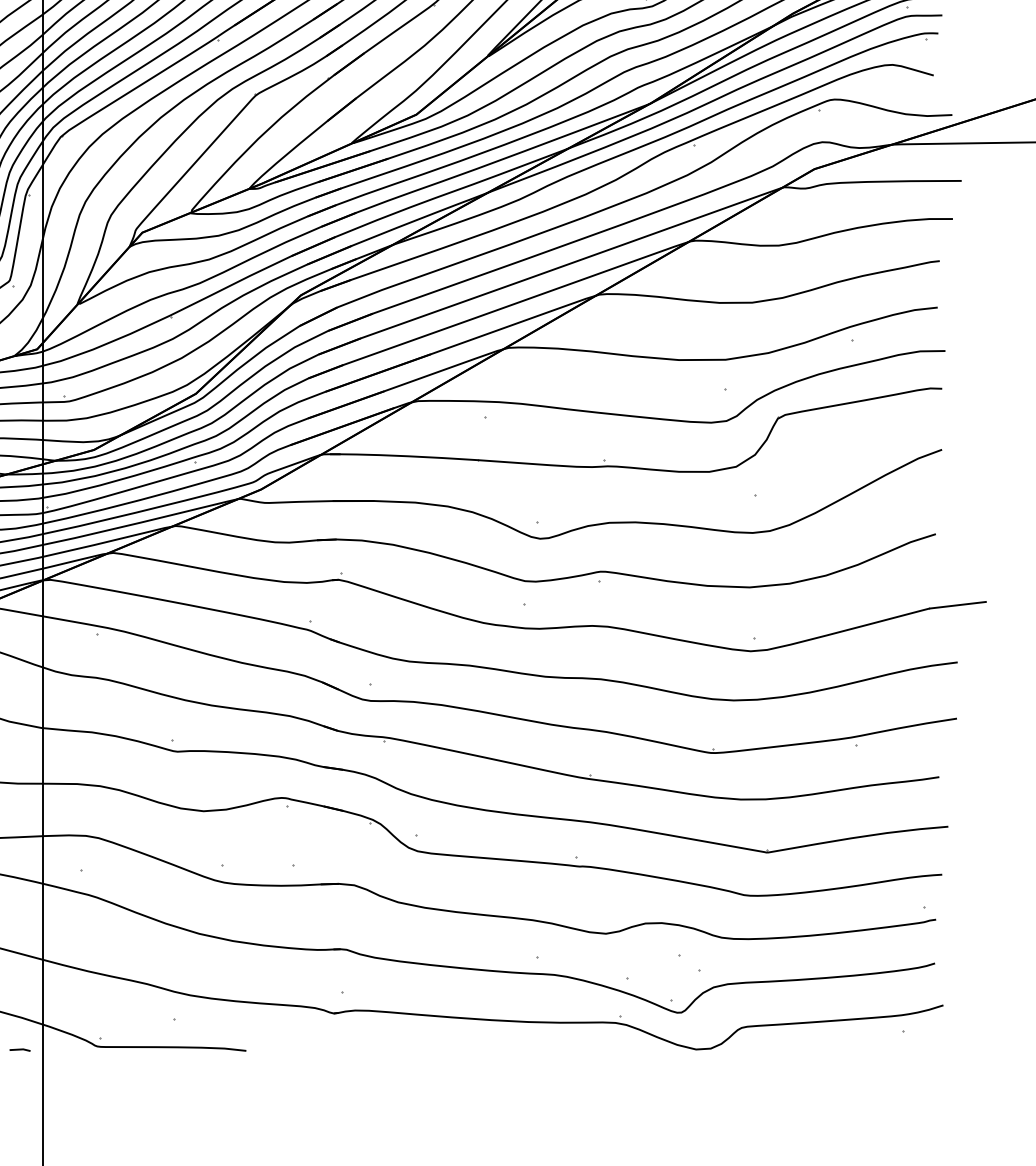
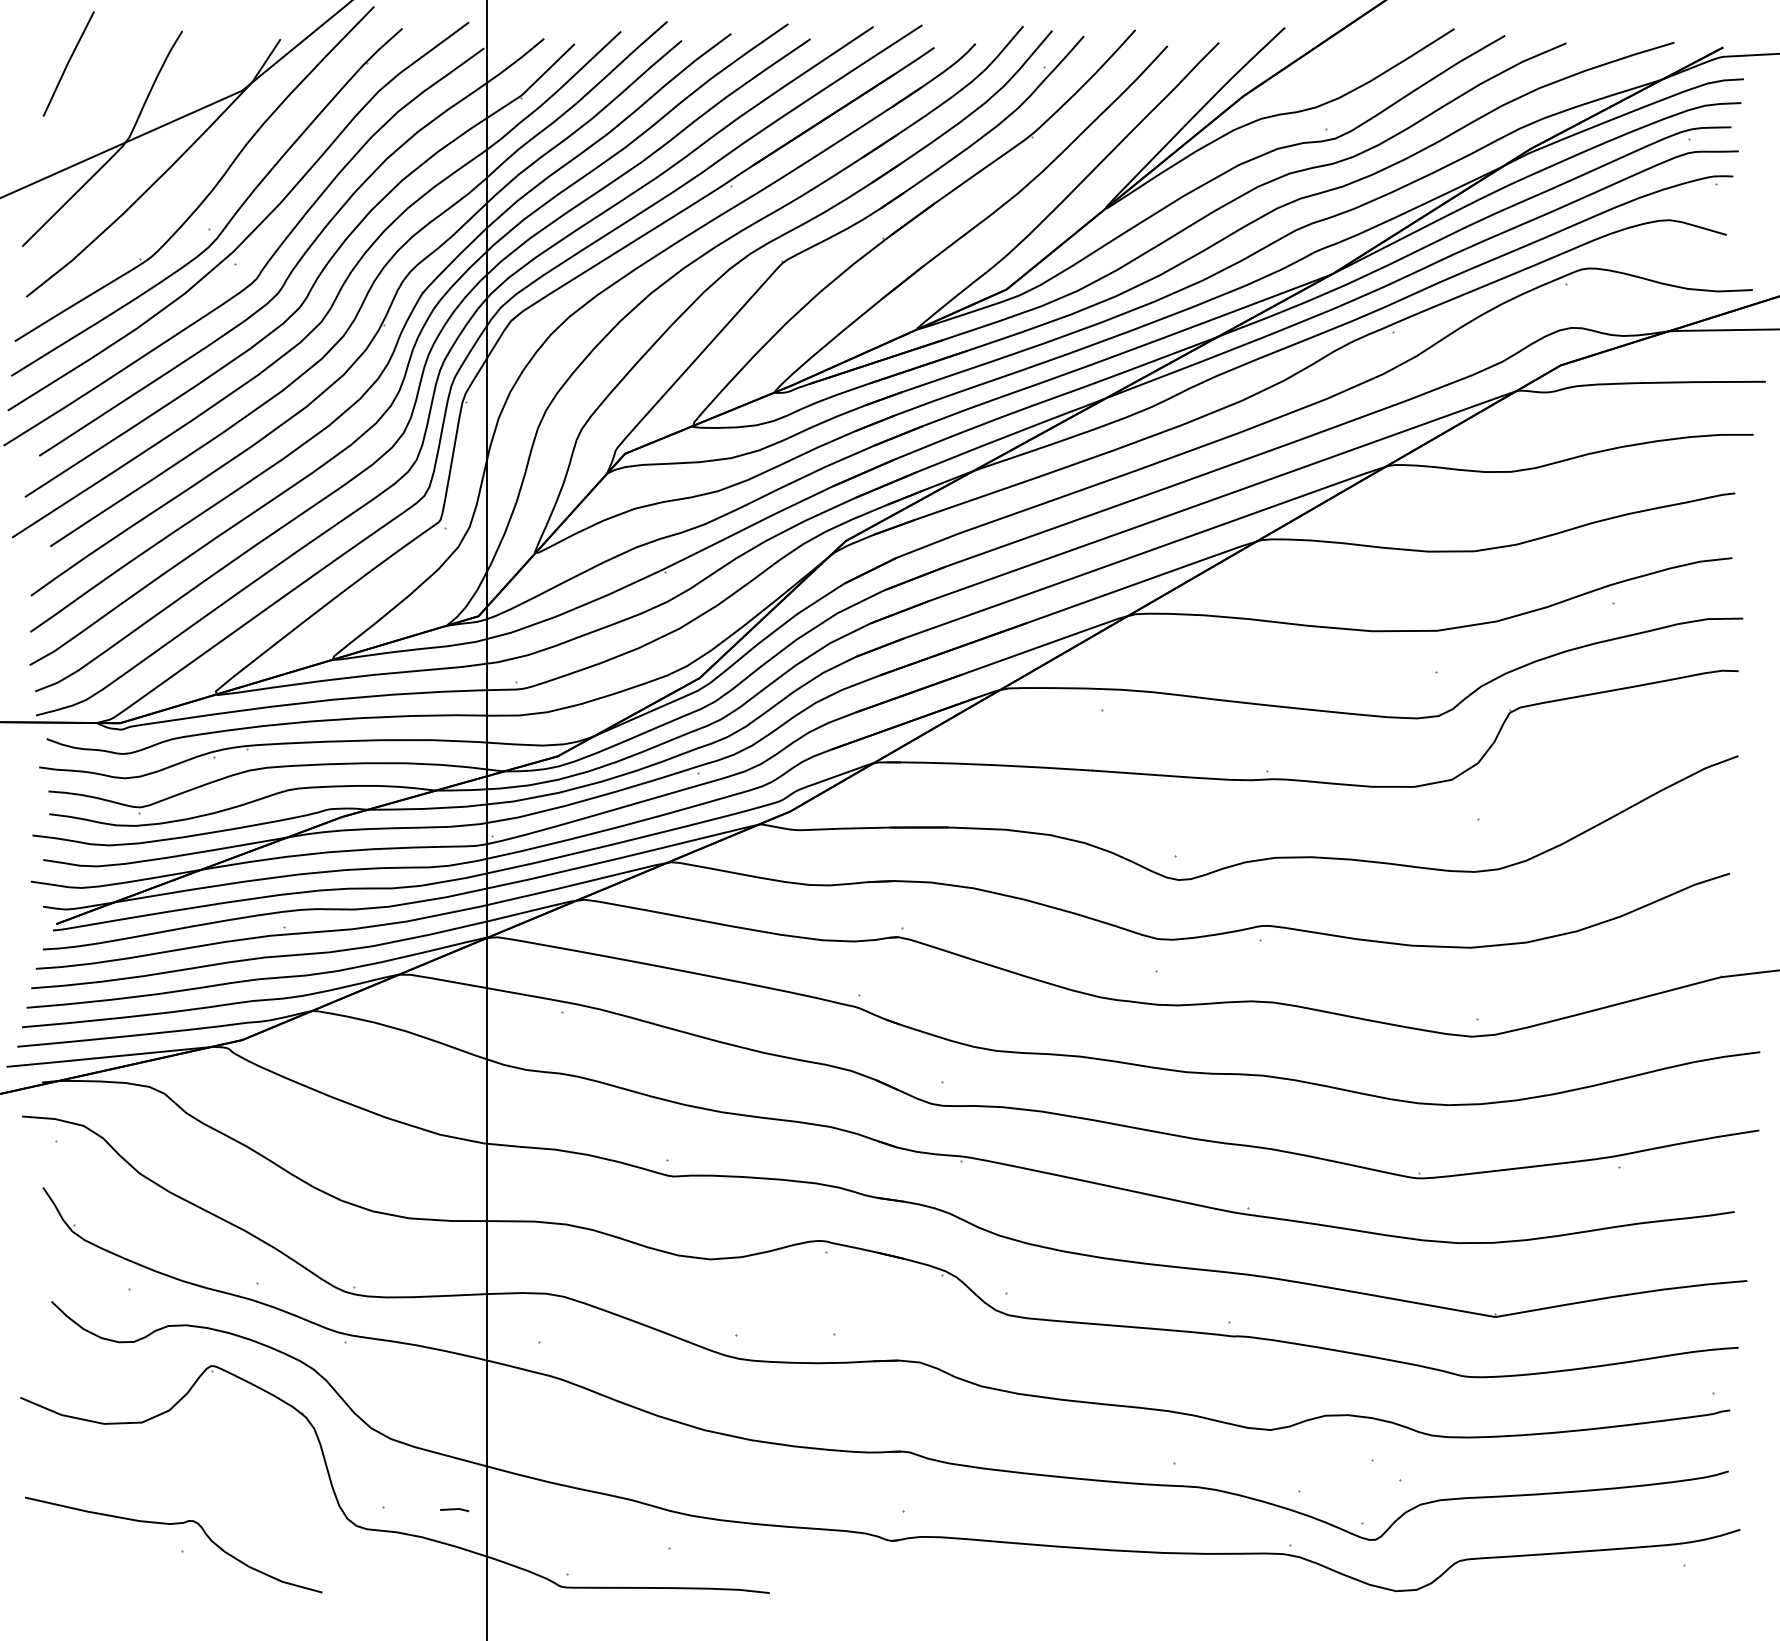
line: (19, 1050) -> (454, 1510), moved

